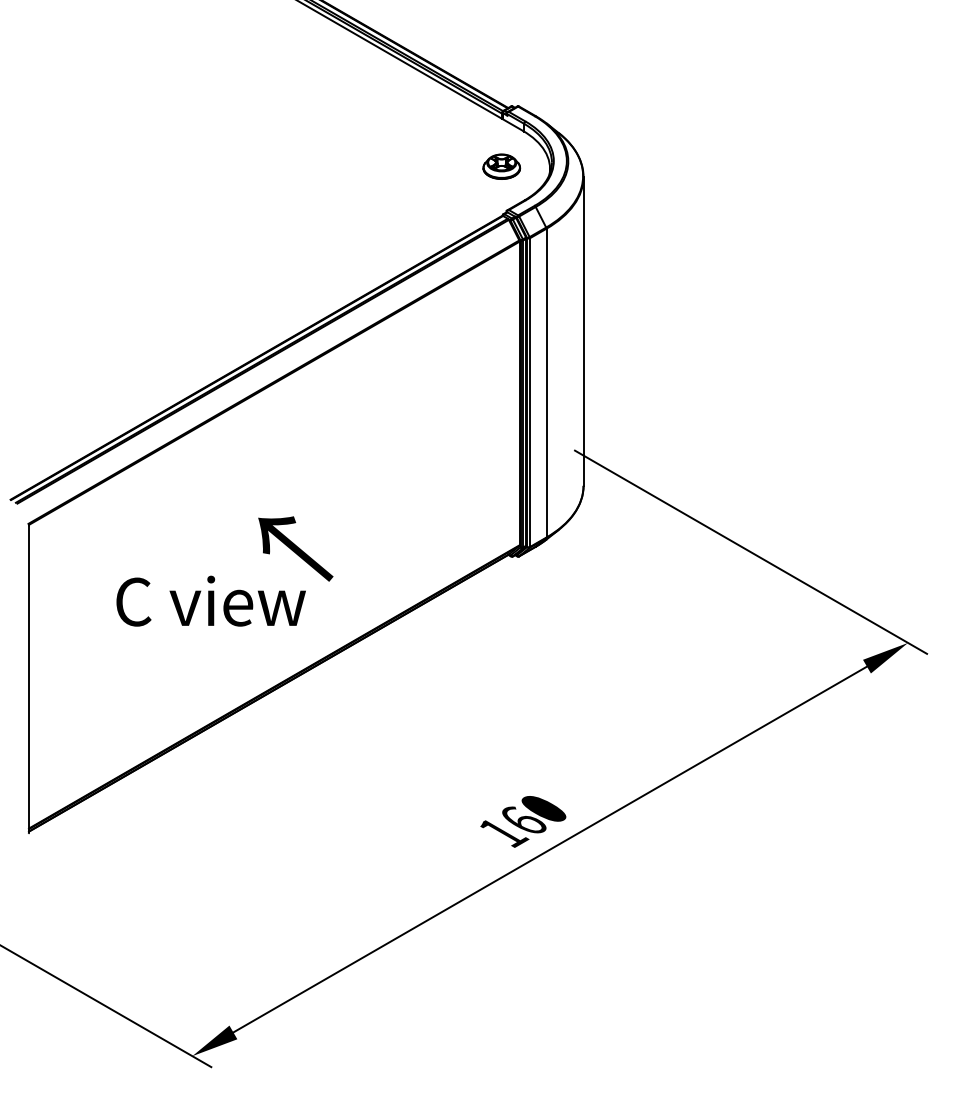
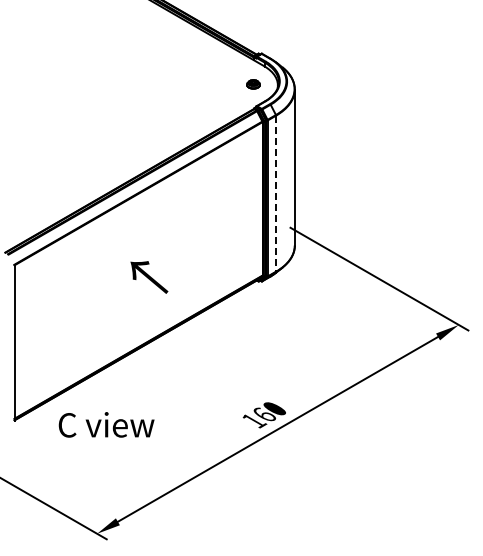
part: (501, 167) -> (253, 84), size x0.7
line: (547, 384) -> (276, 194), solid -> dashed
text: (210, 600) -> (106, 424), moved

